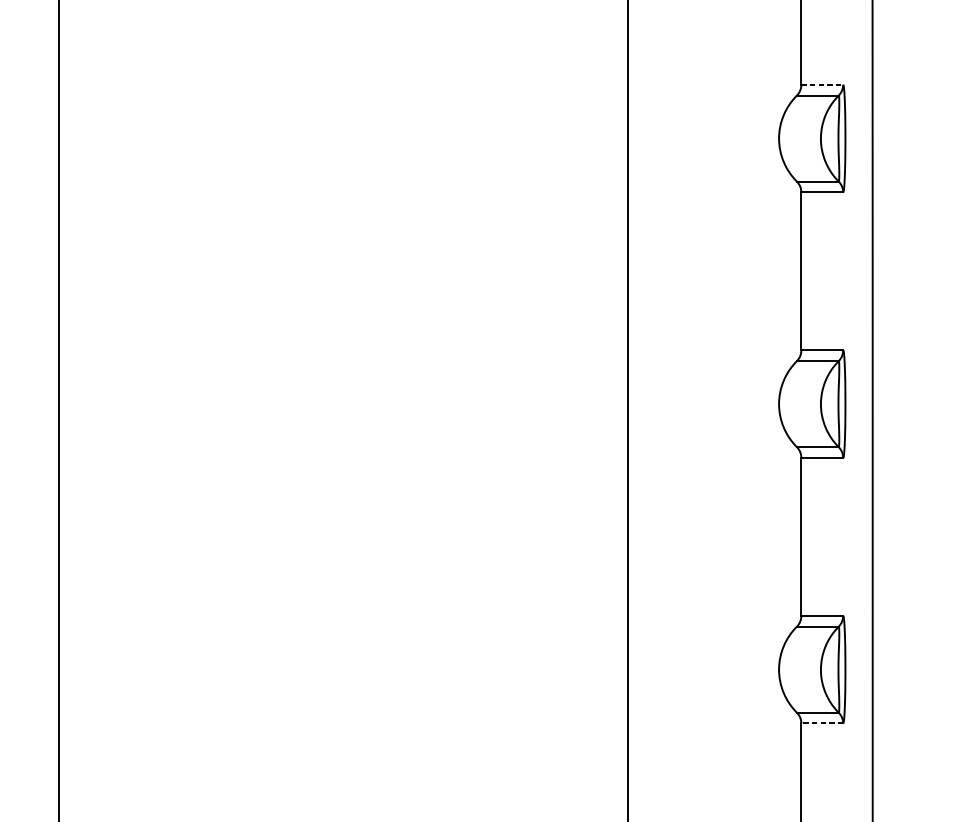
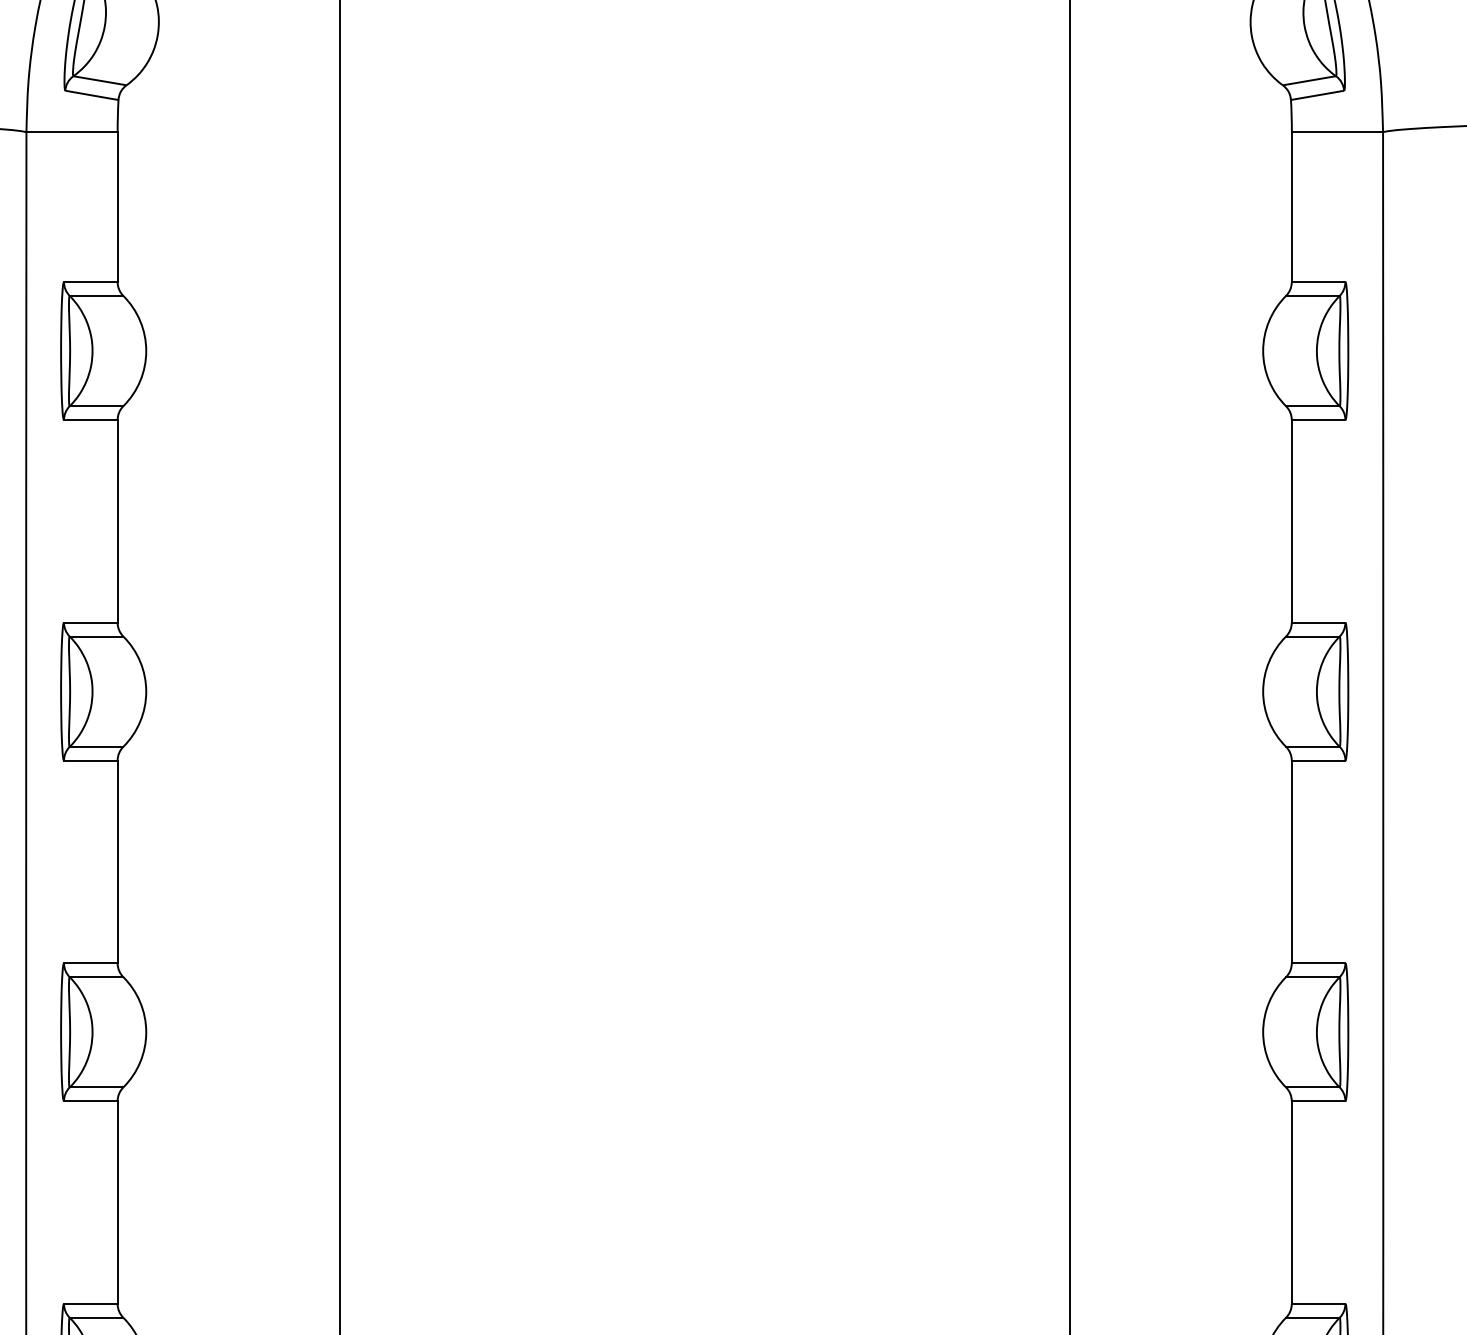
line: (822, 85) -> (1318, 282), dashed -> solid
line: (822, 723) -> (1318, 1101), dashed -> solid

